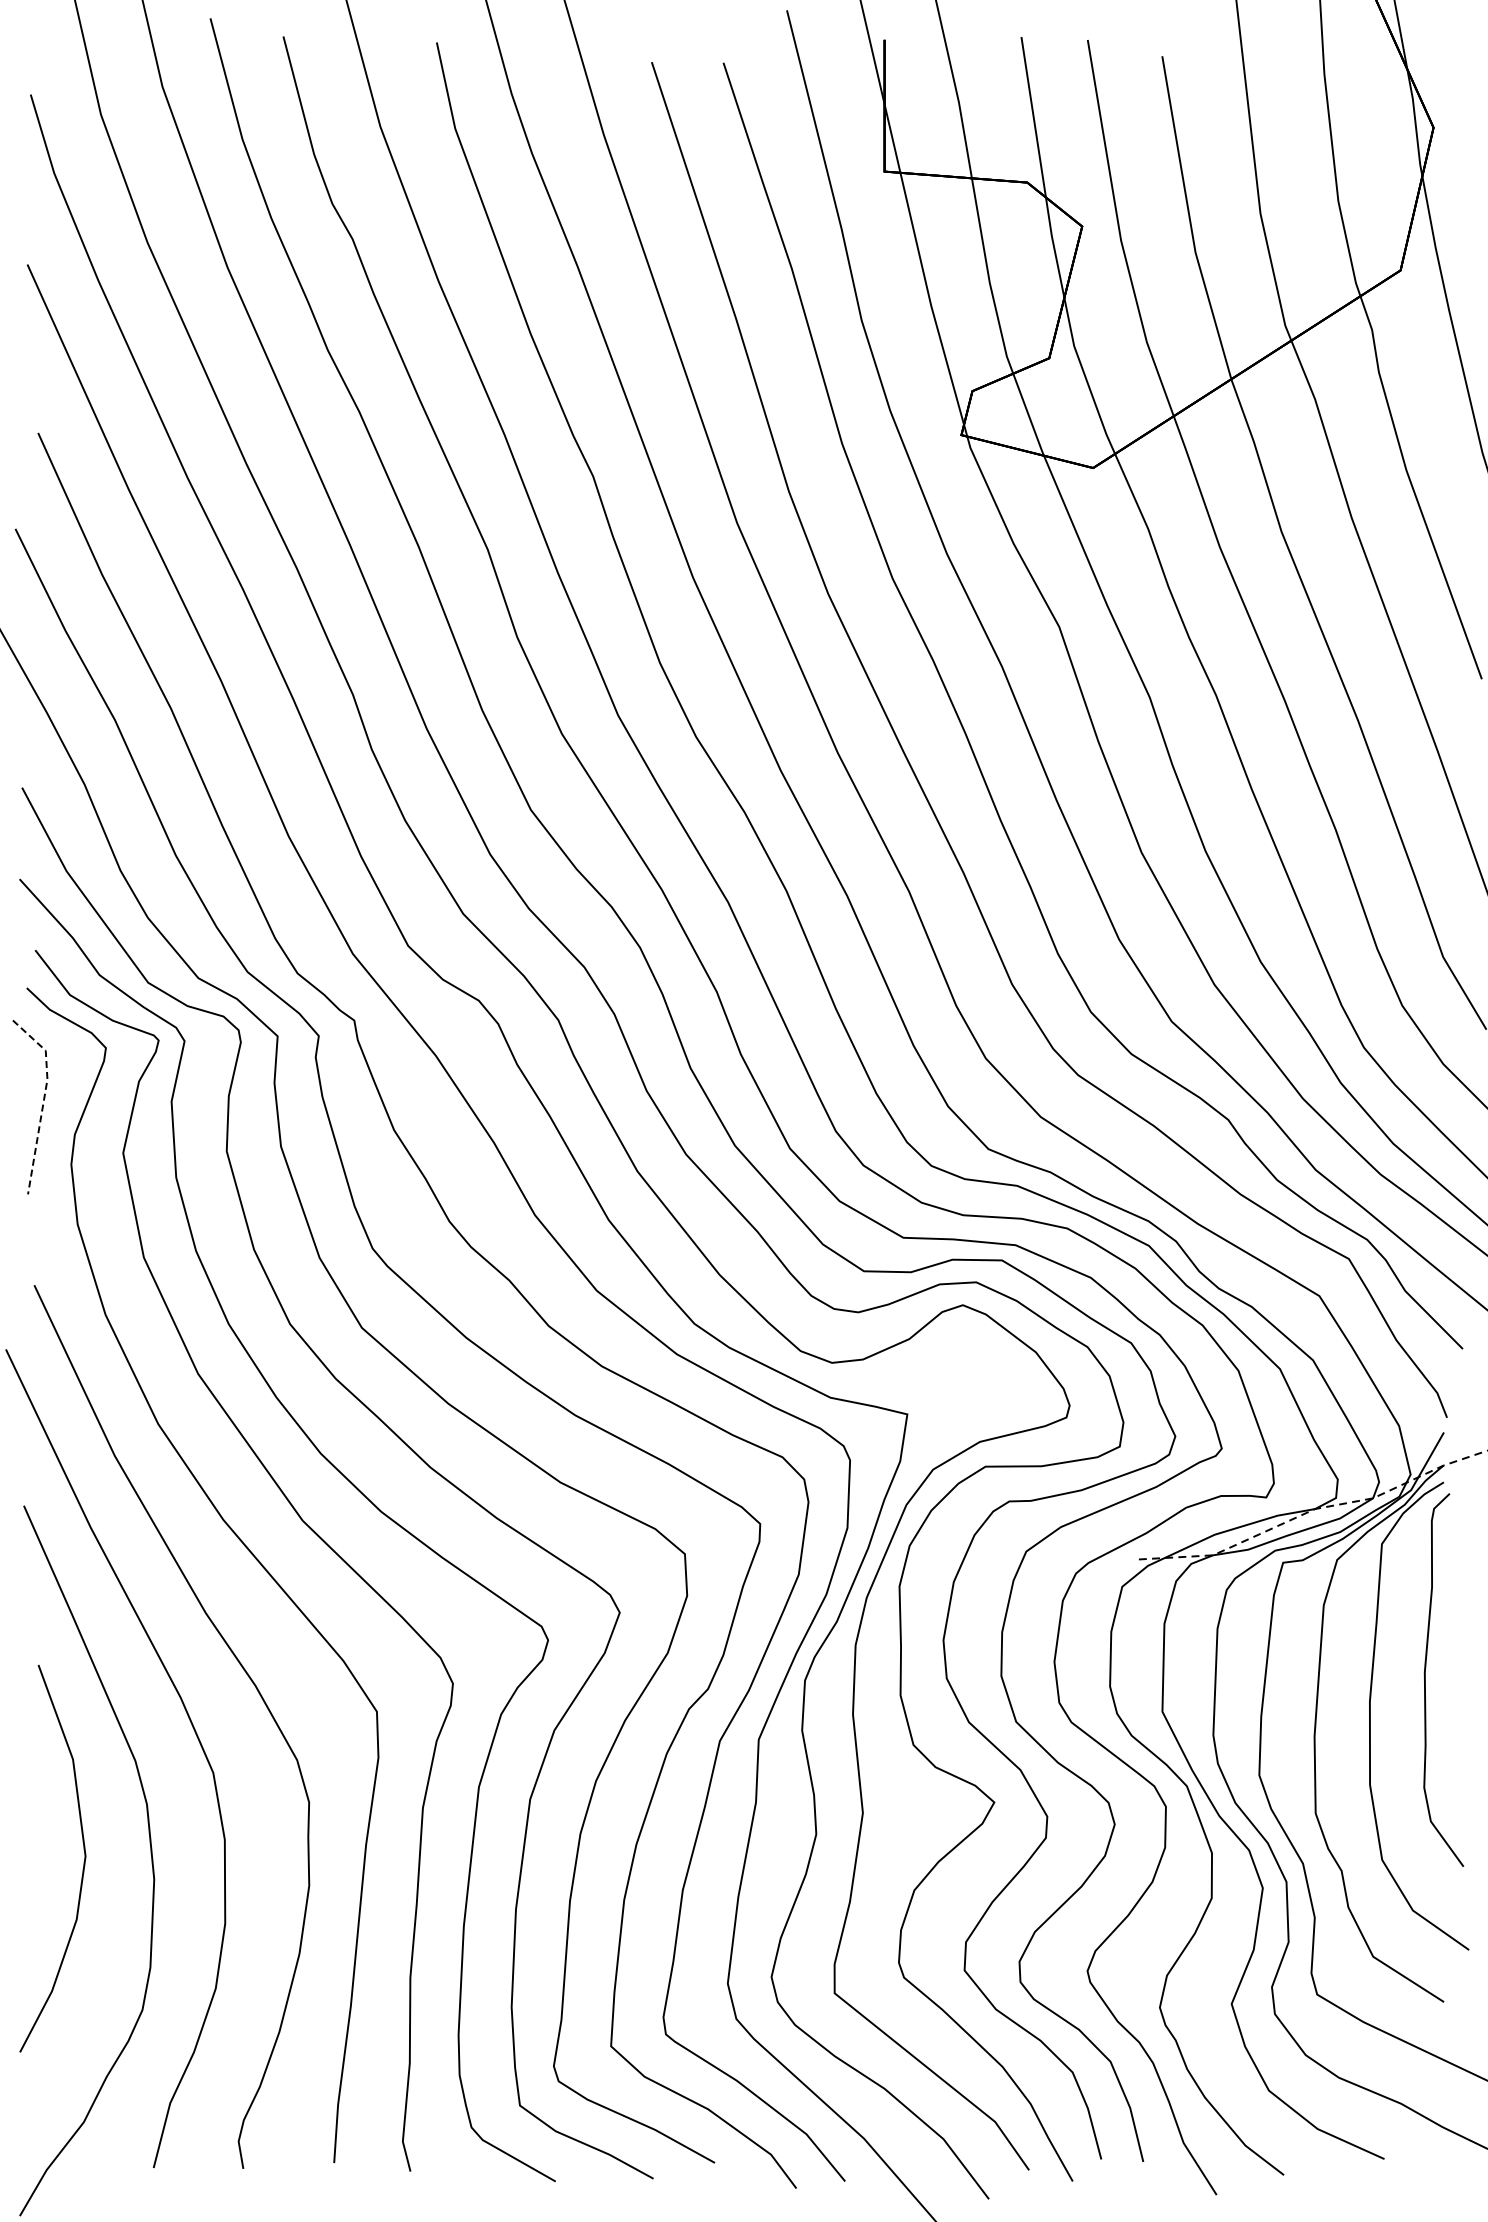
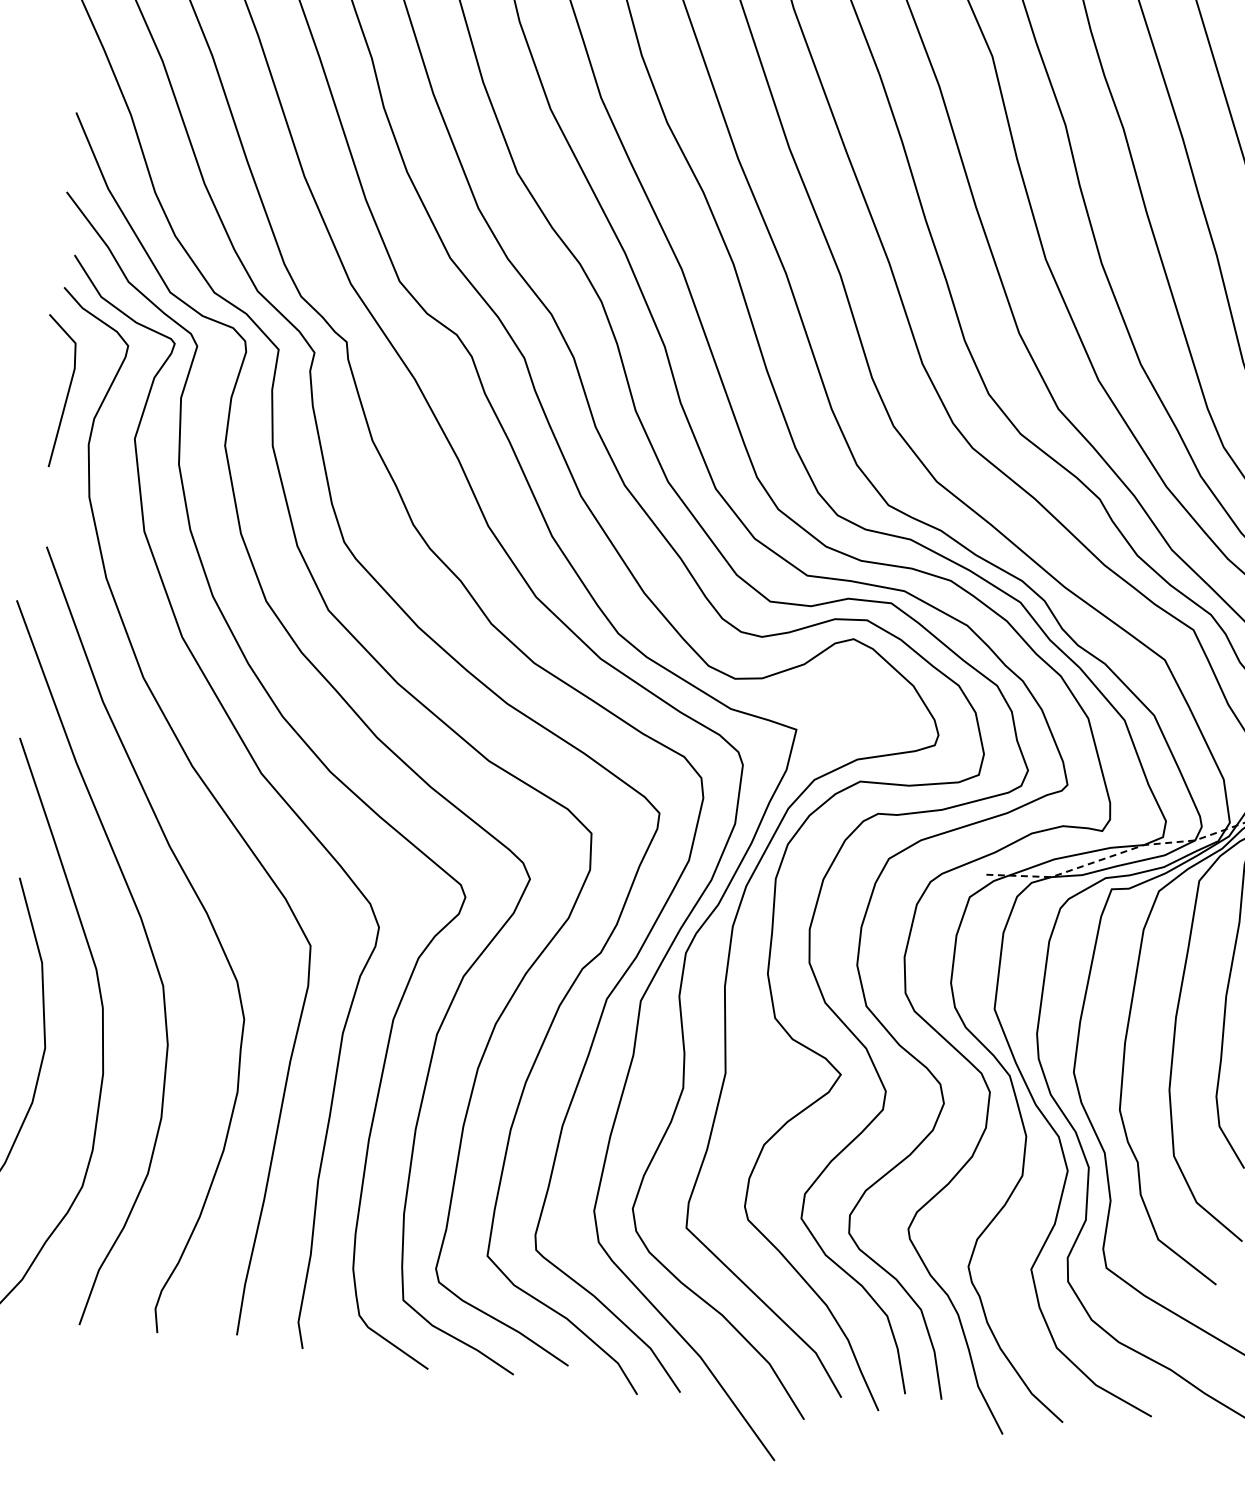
line: (43, 1100) -> (69, 386), dashed -> solid

